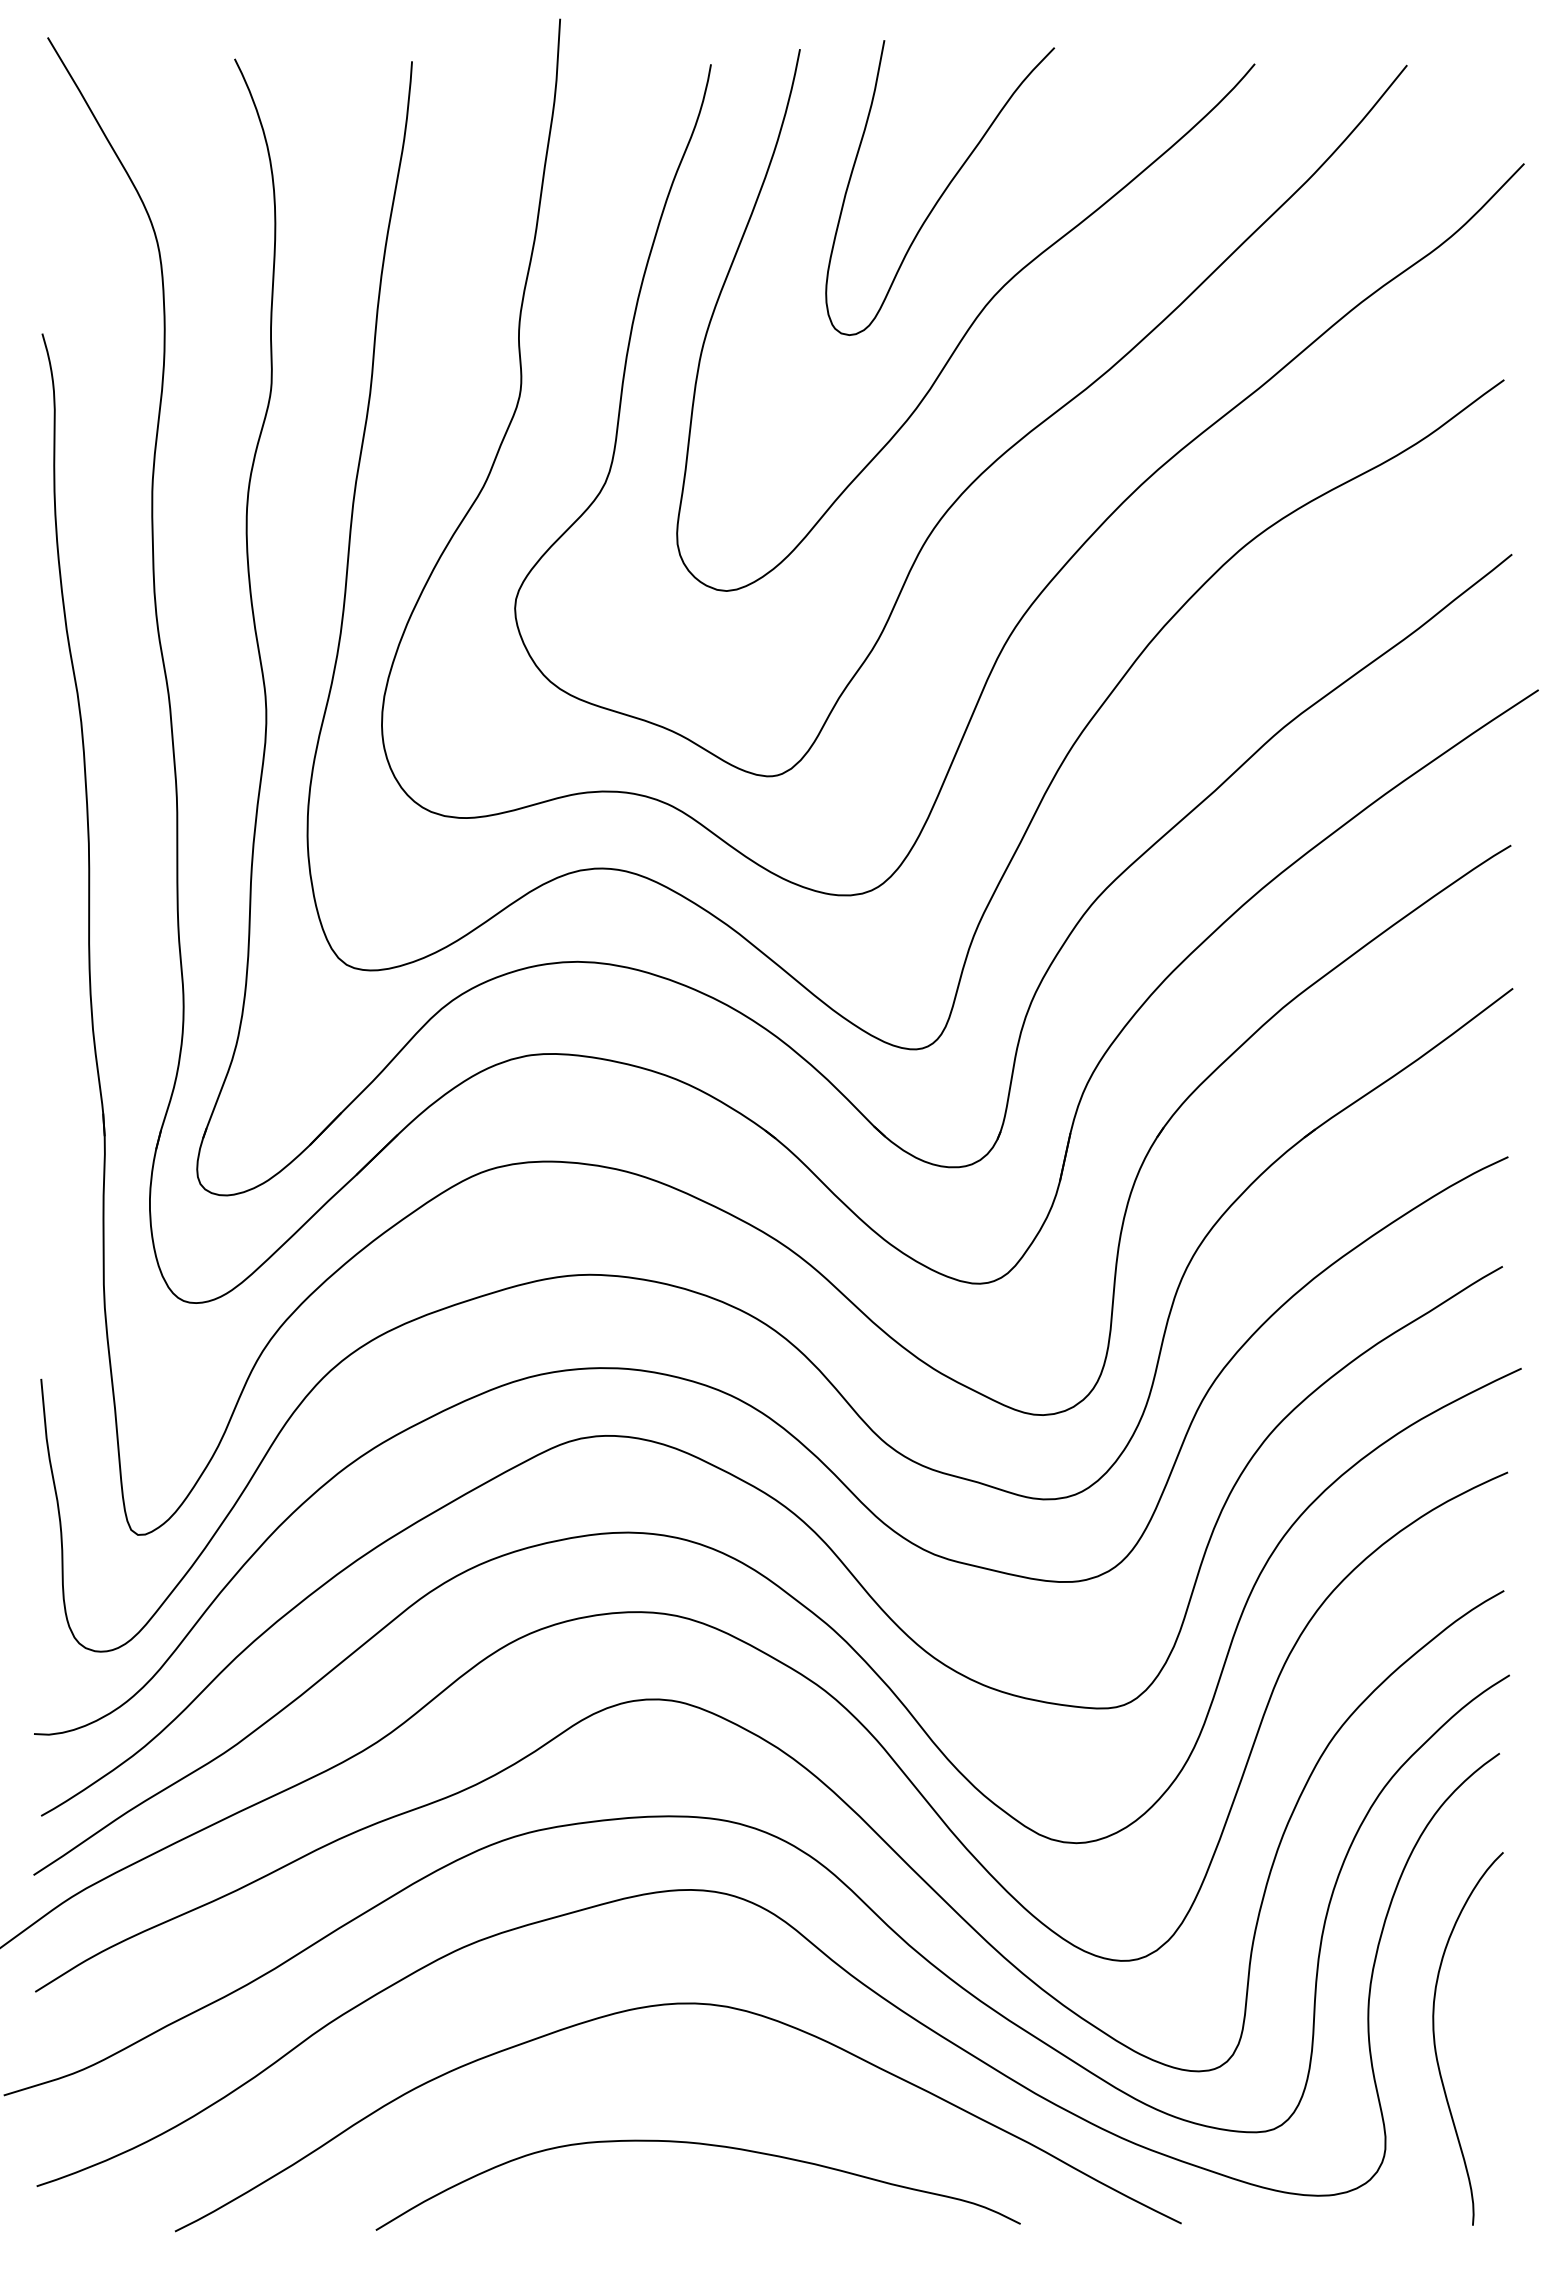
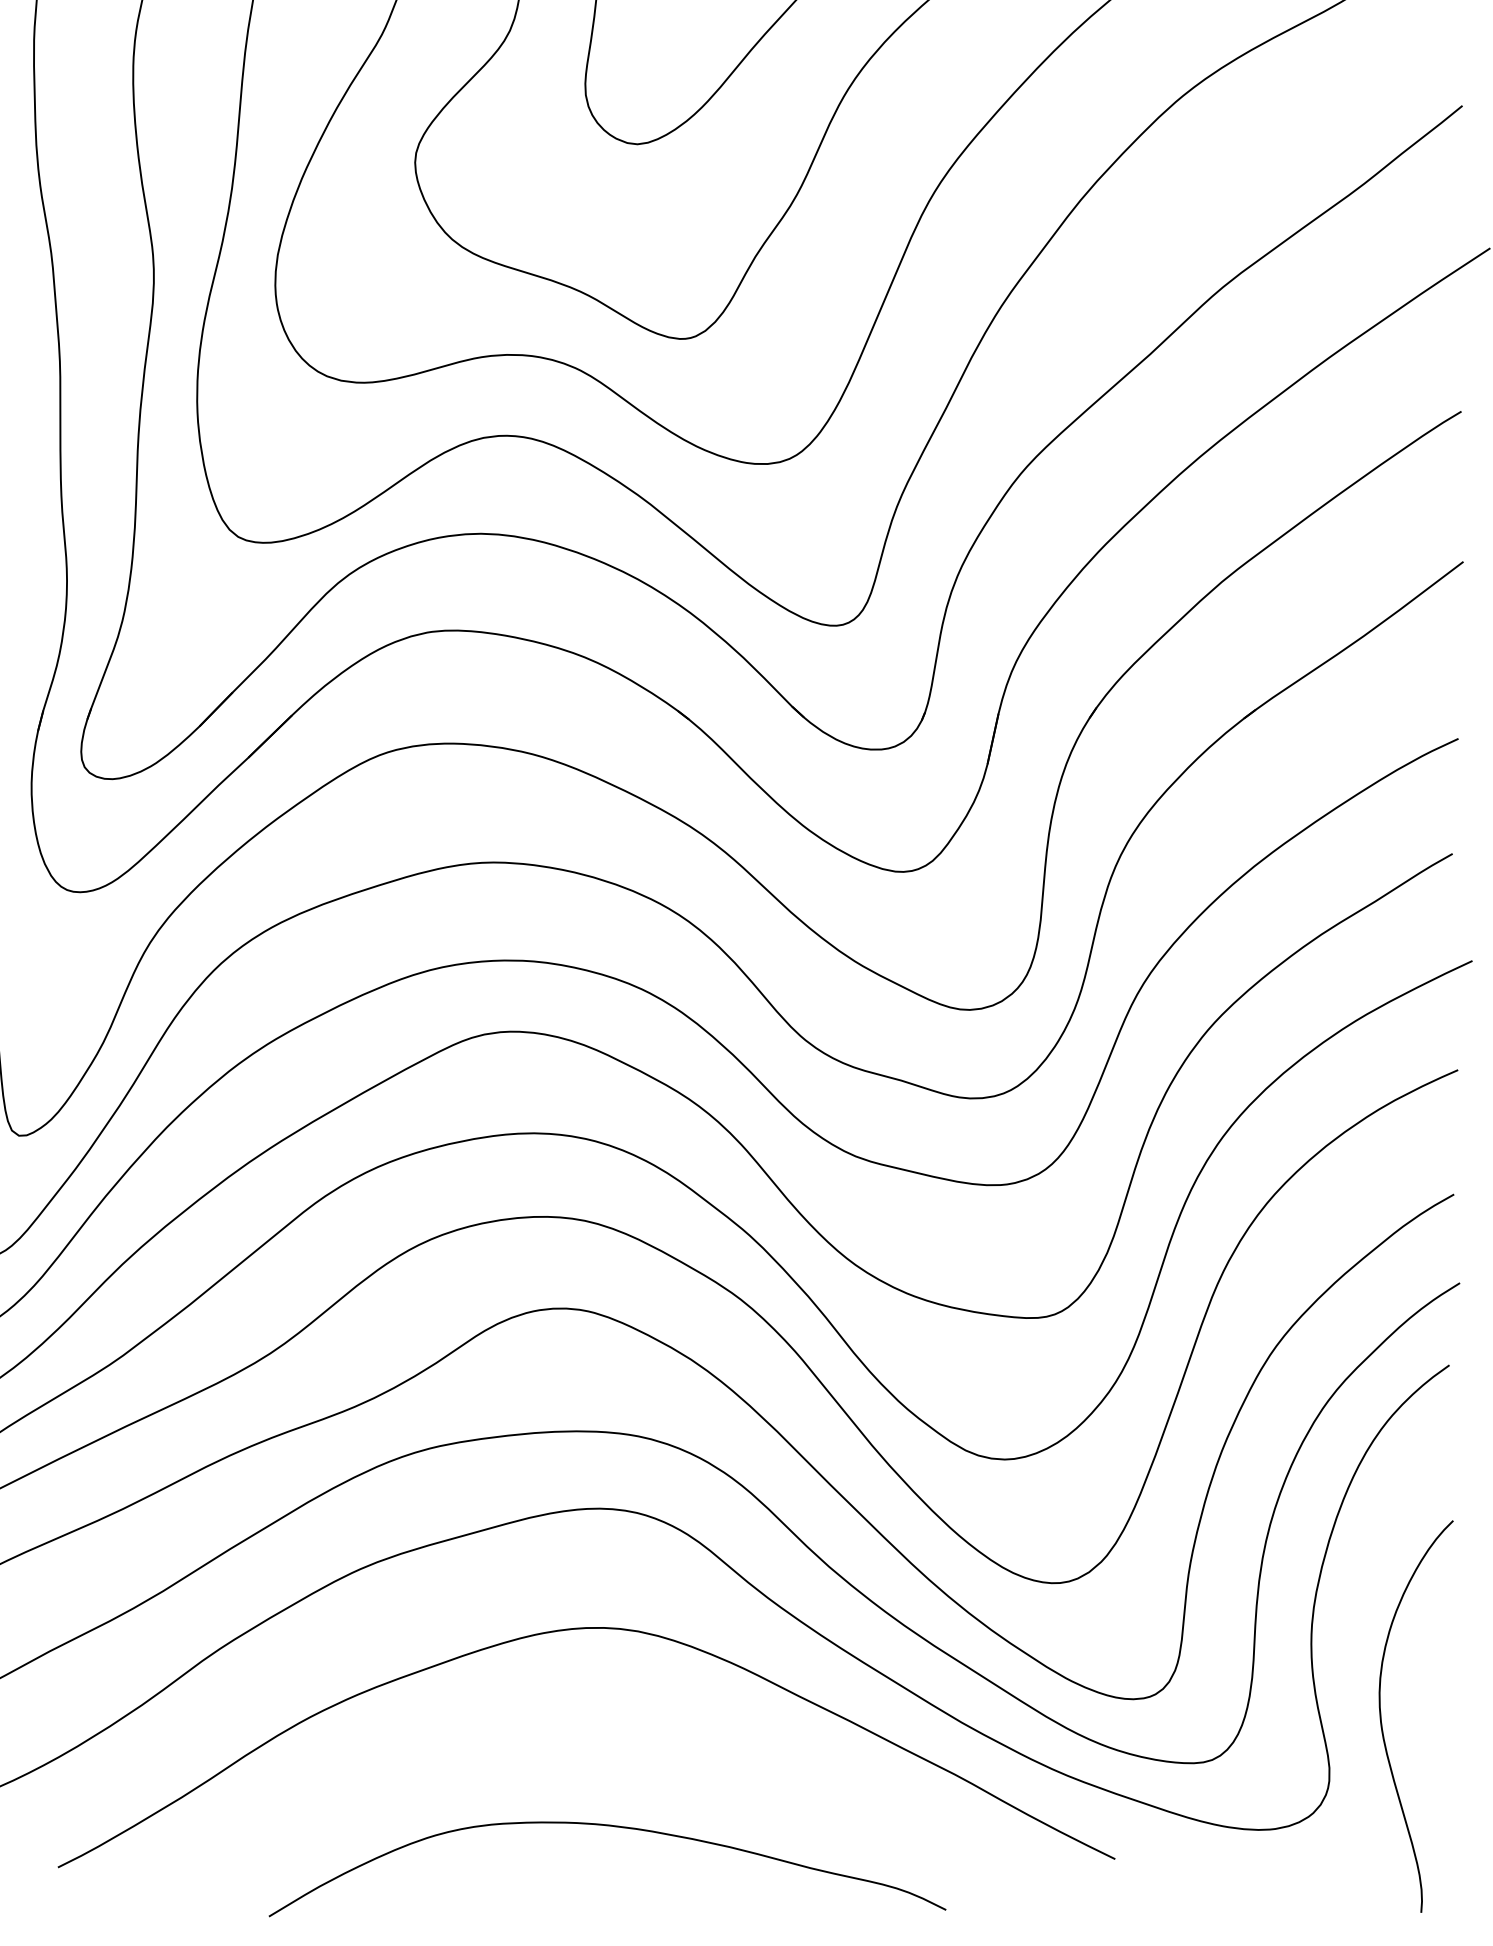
curve: (1435, 2039) -> (1381, 1717), moved
curve: (704, 2145) -> (614, 1827), moved

